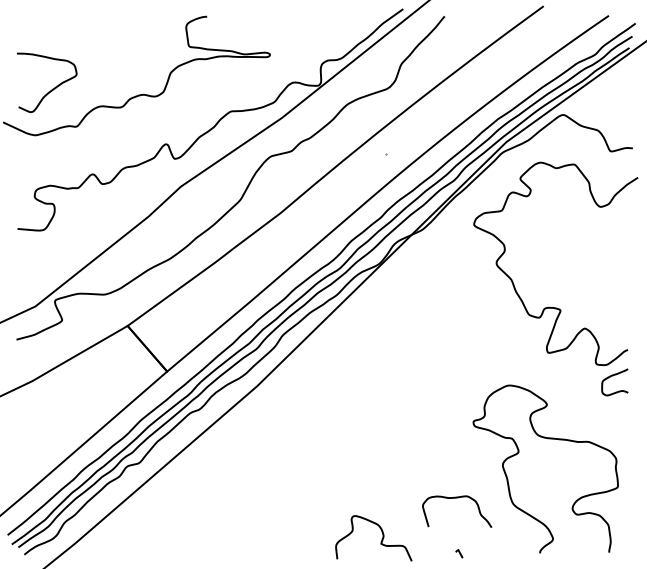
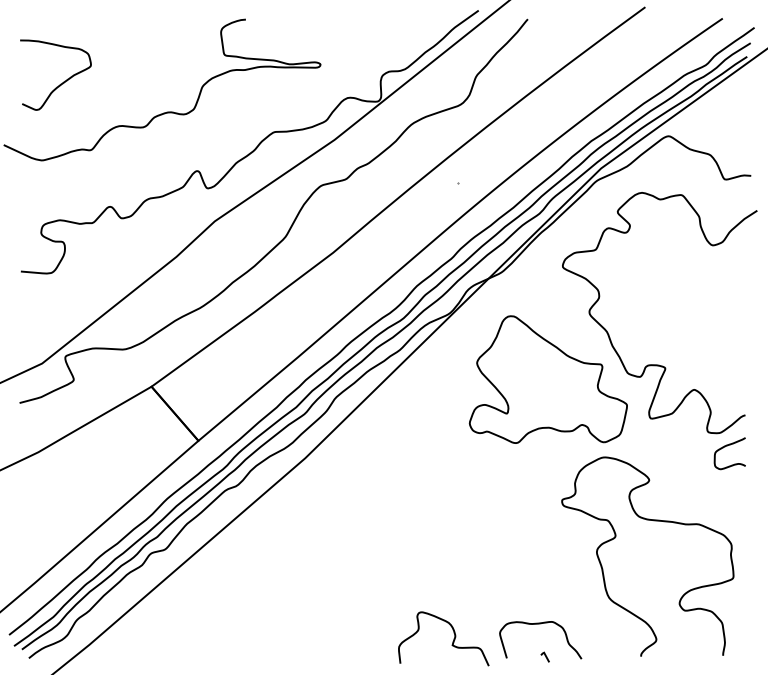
curve: (50, 89) -> (60, 83), moved
part: (461, 319) -> (547, 379), added
curve: (457, 498) -> (540, 624), moved

